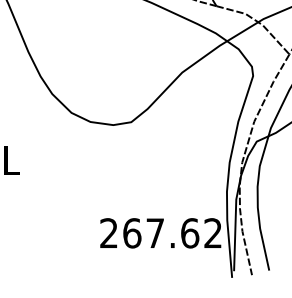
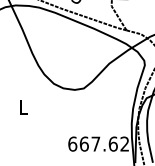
text: (108, 232) -> (72, 143), 267.62 -> 667.62

